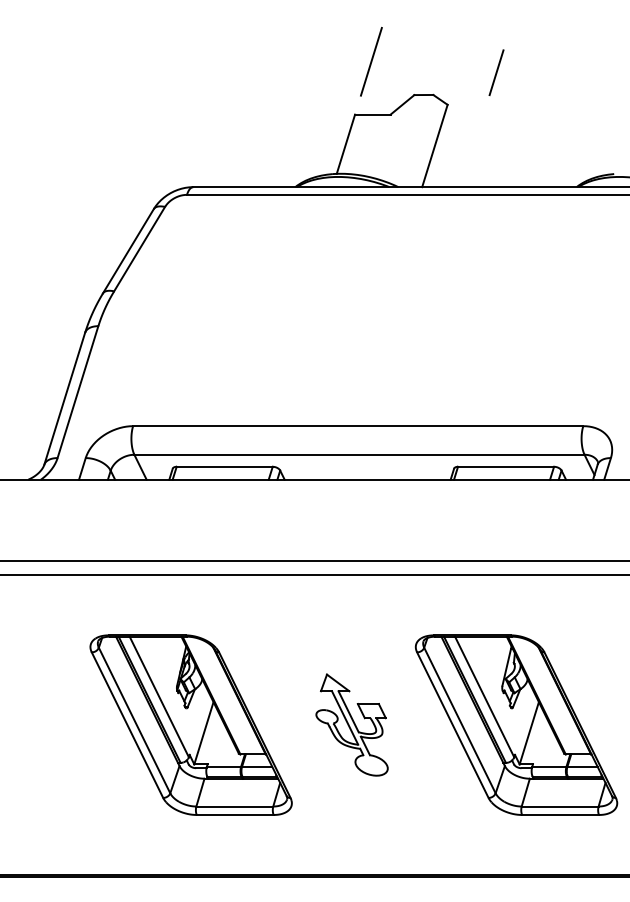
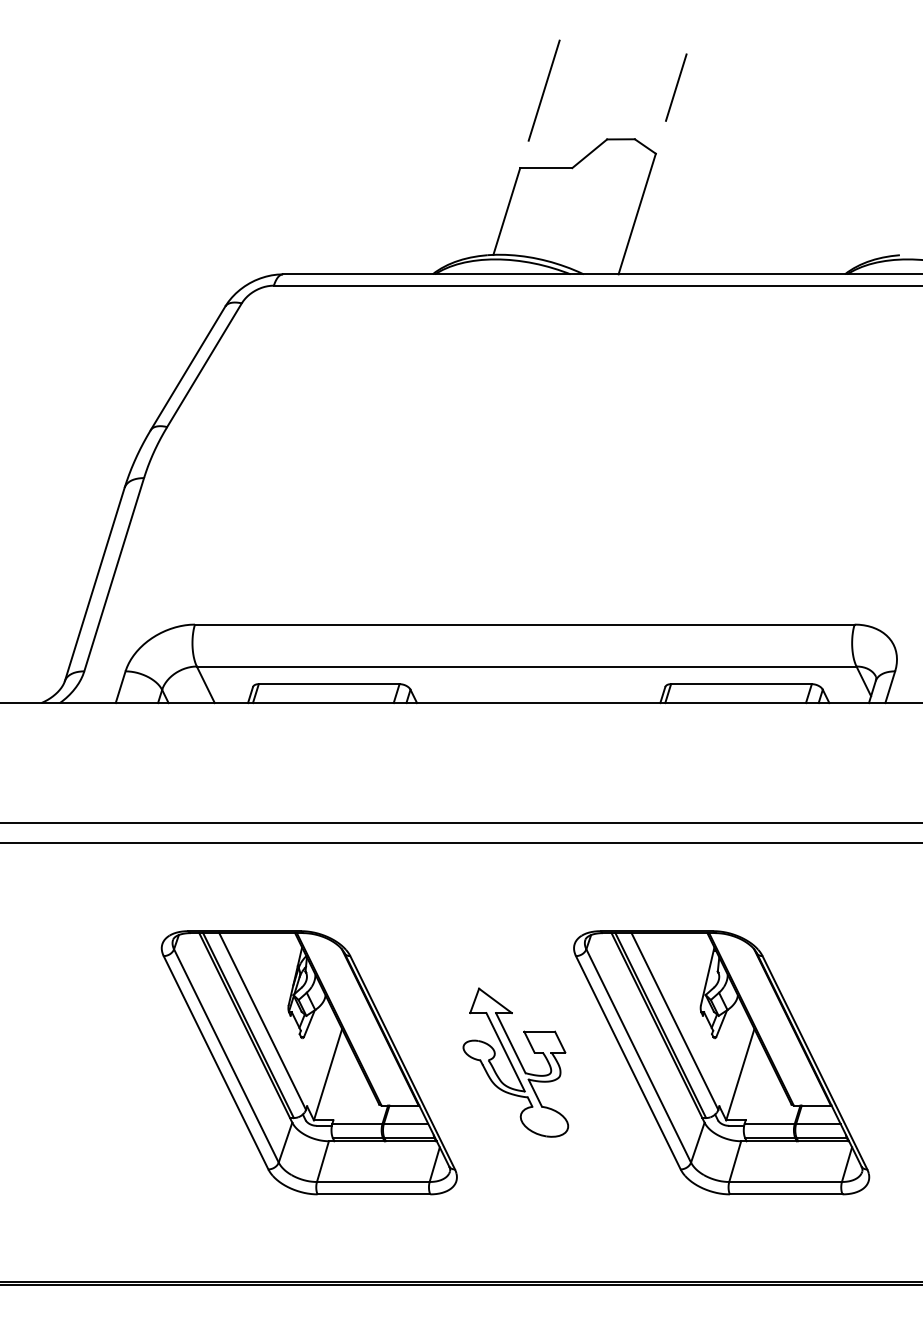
line: (496, 72) -> (676, 87), moved
part: (190, 724) -> (308, 1061), moved
part: (516, 724) -> (721, 1061), moved

